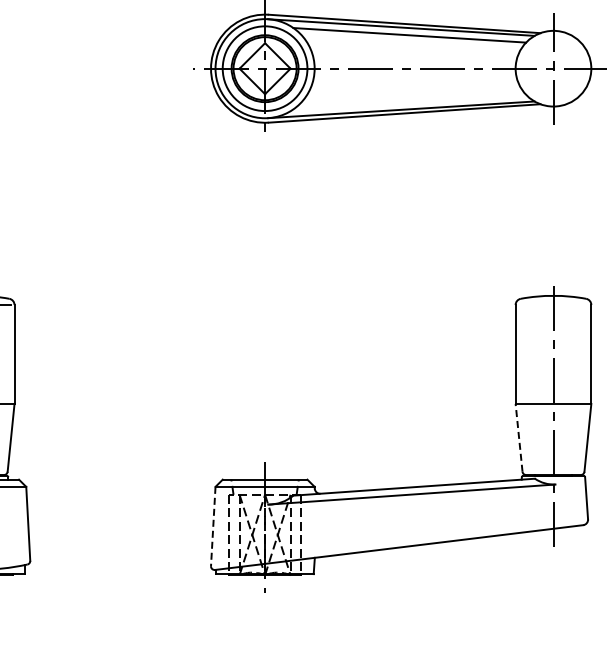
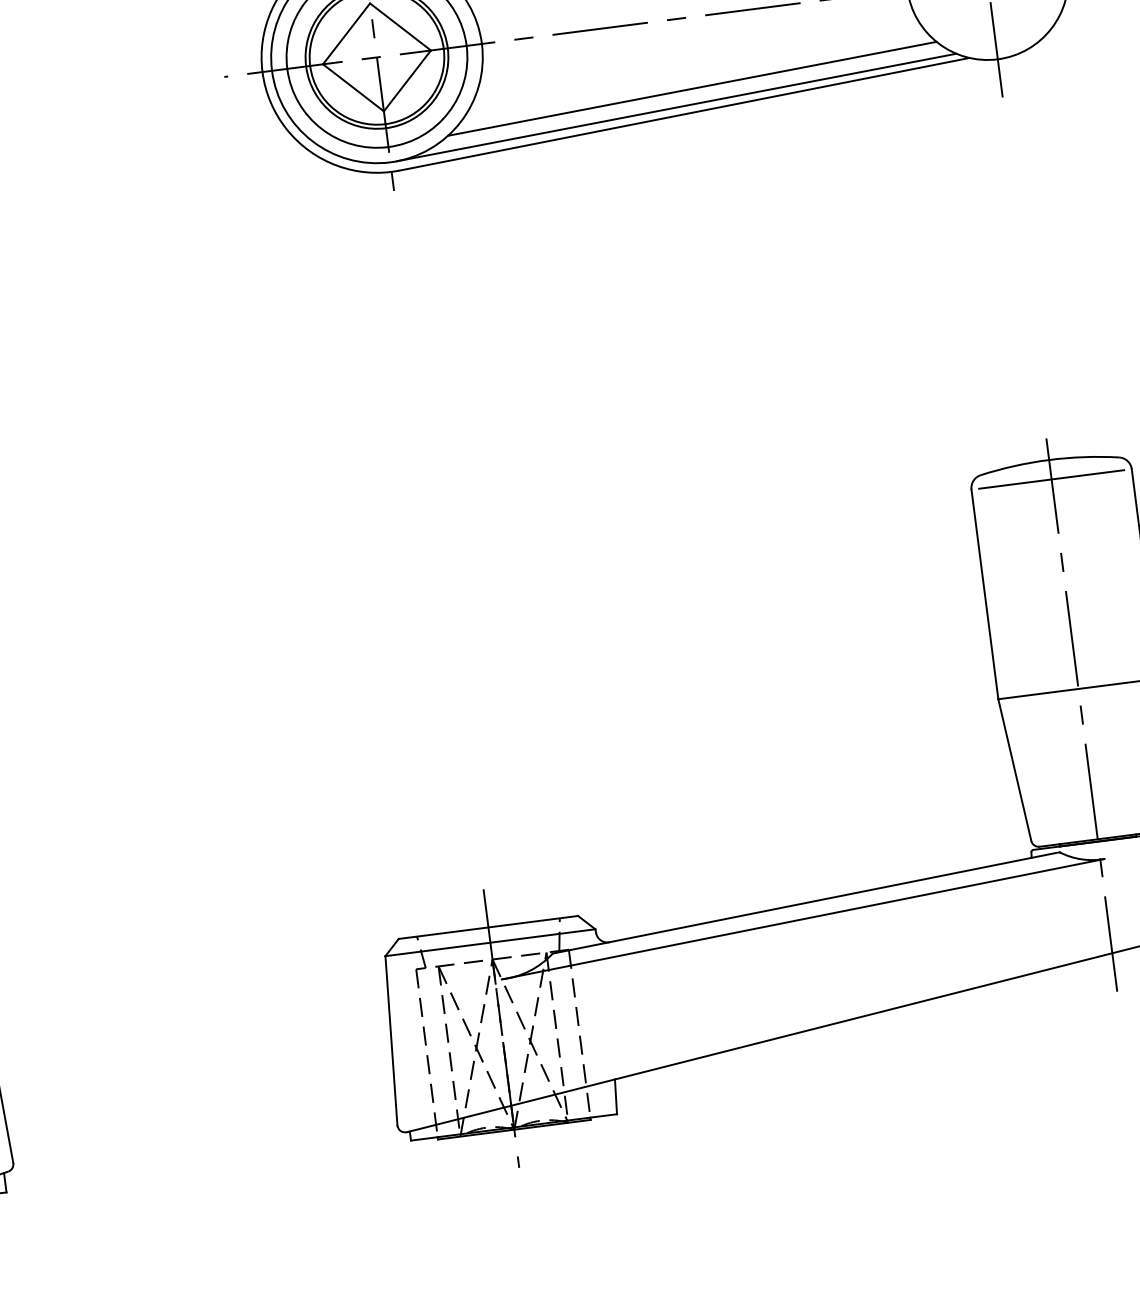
line: (409, 101) -> (691, 87), added
line: (553, 305) -> (1051, 480), added
line: (519, 437) -> (1015, 769), dashed -> solid
line: (213, 526) -> (391, 1040), dashed -> solid

